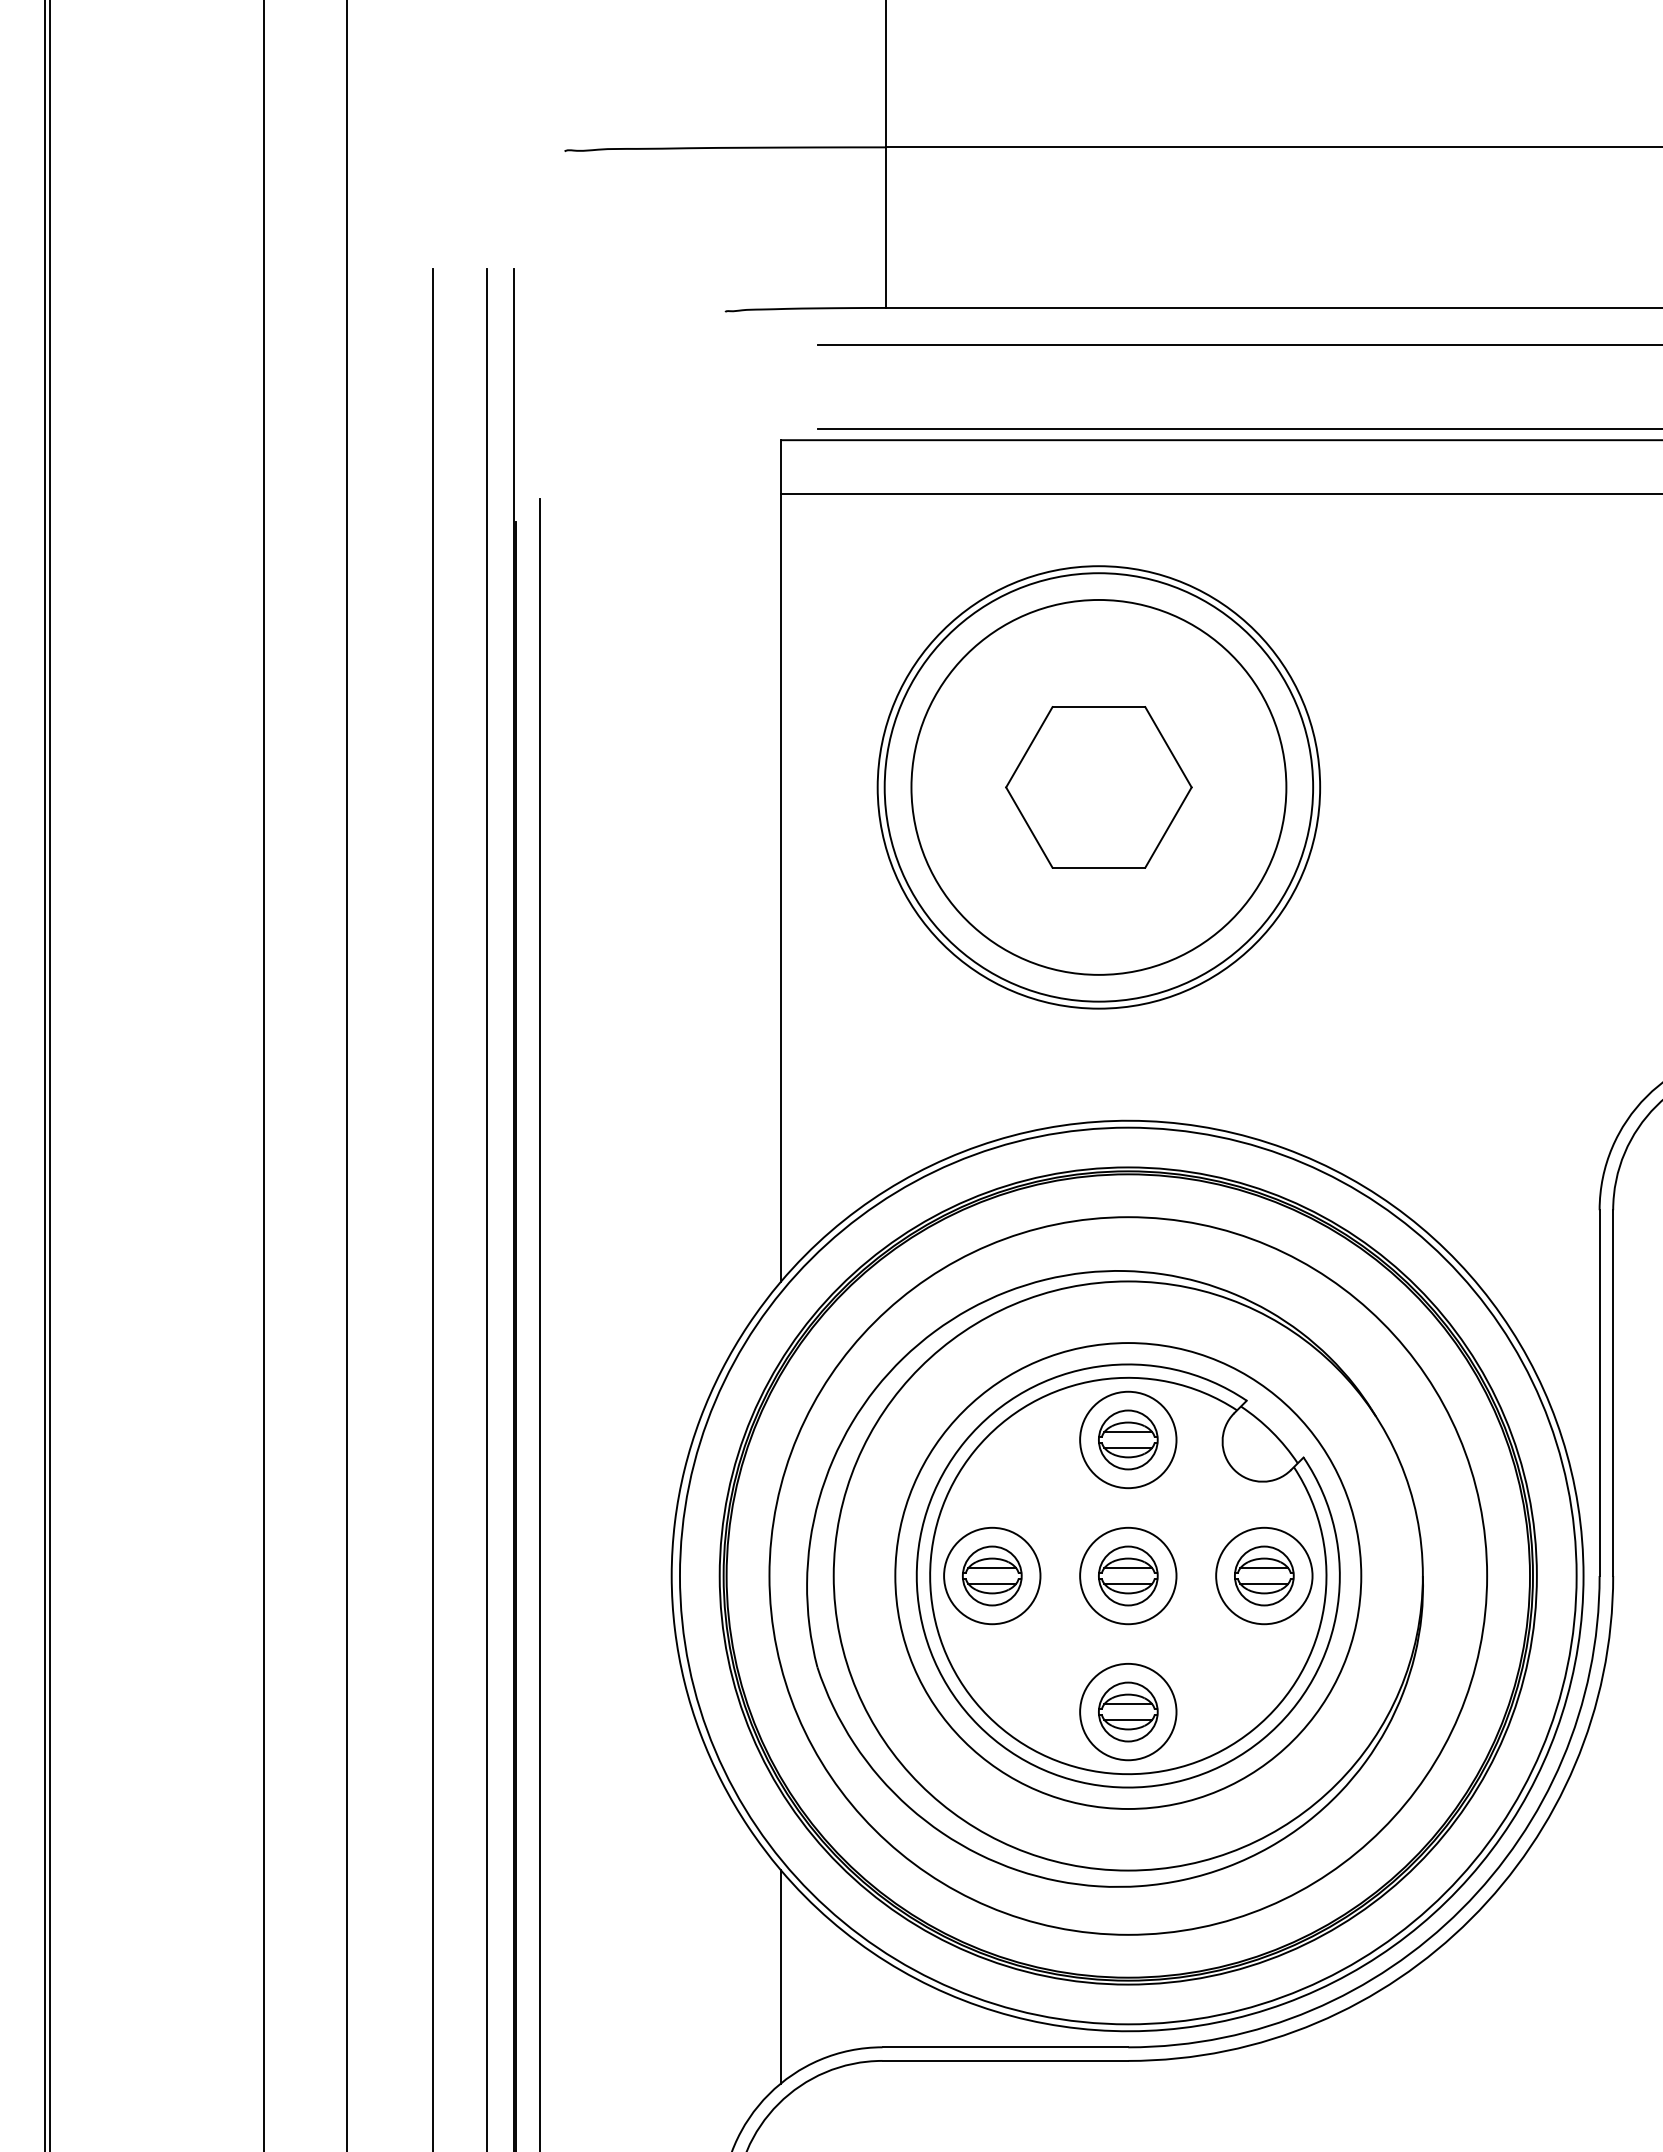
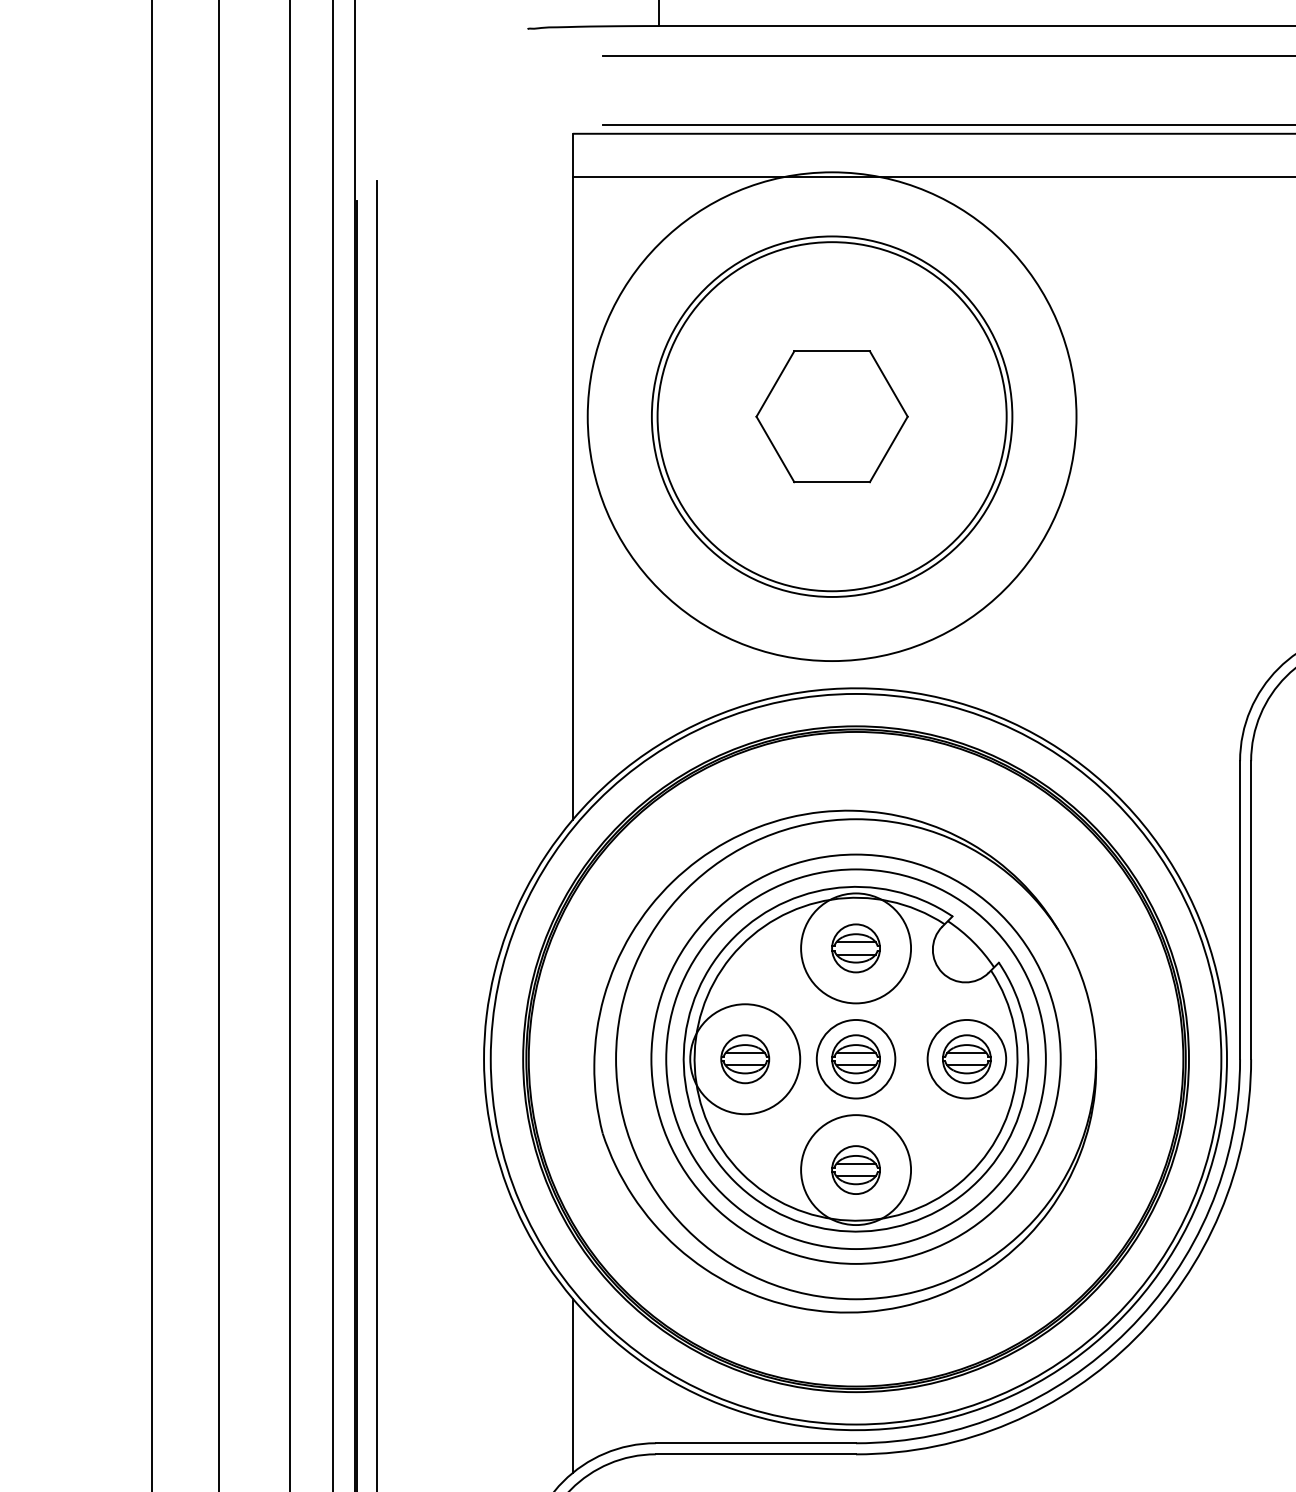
circle: (1098, 786) -> (831, 415), size x1.6
circle: (1128, 1439) -> (856, 948), size x1.4
circle: (992, 1575) -> (745, 1058), size x1.4
circle: (1128, 1575) -> (856, 1058), size x0.7
circle: (1128, 1711) -> (856, 1169), size x1.4

